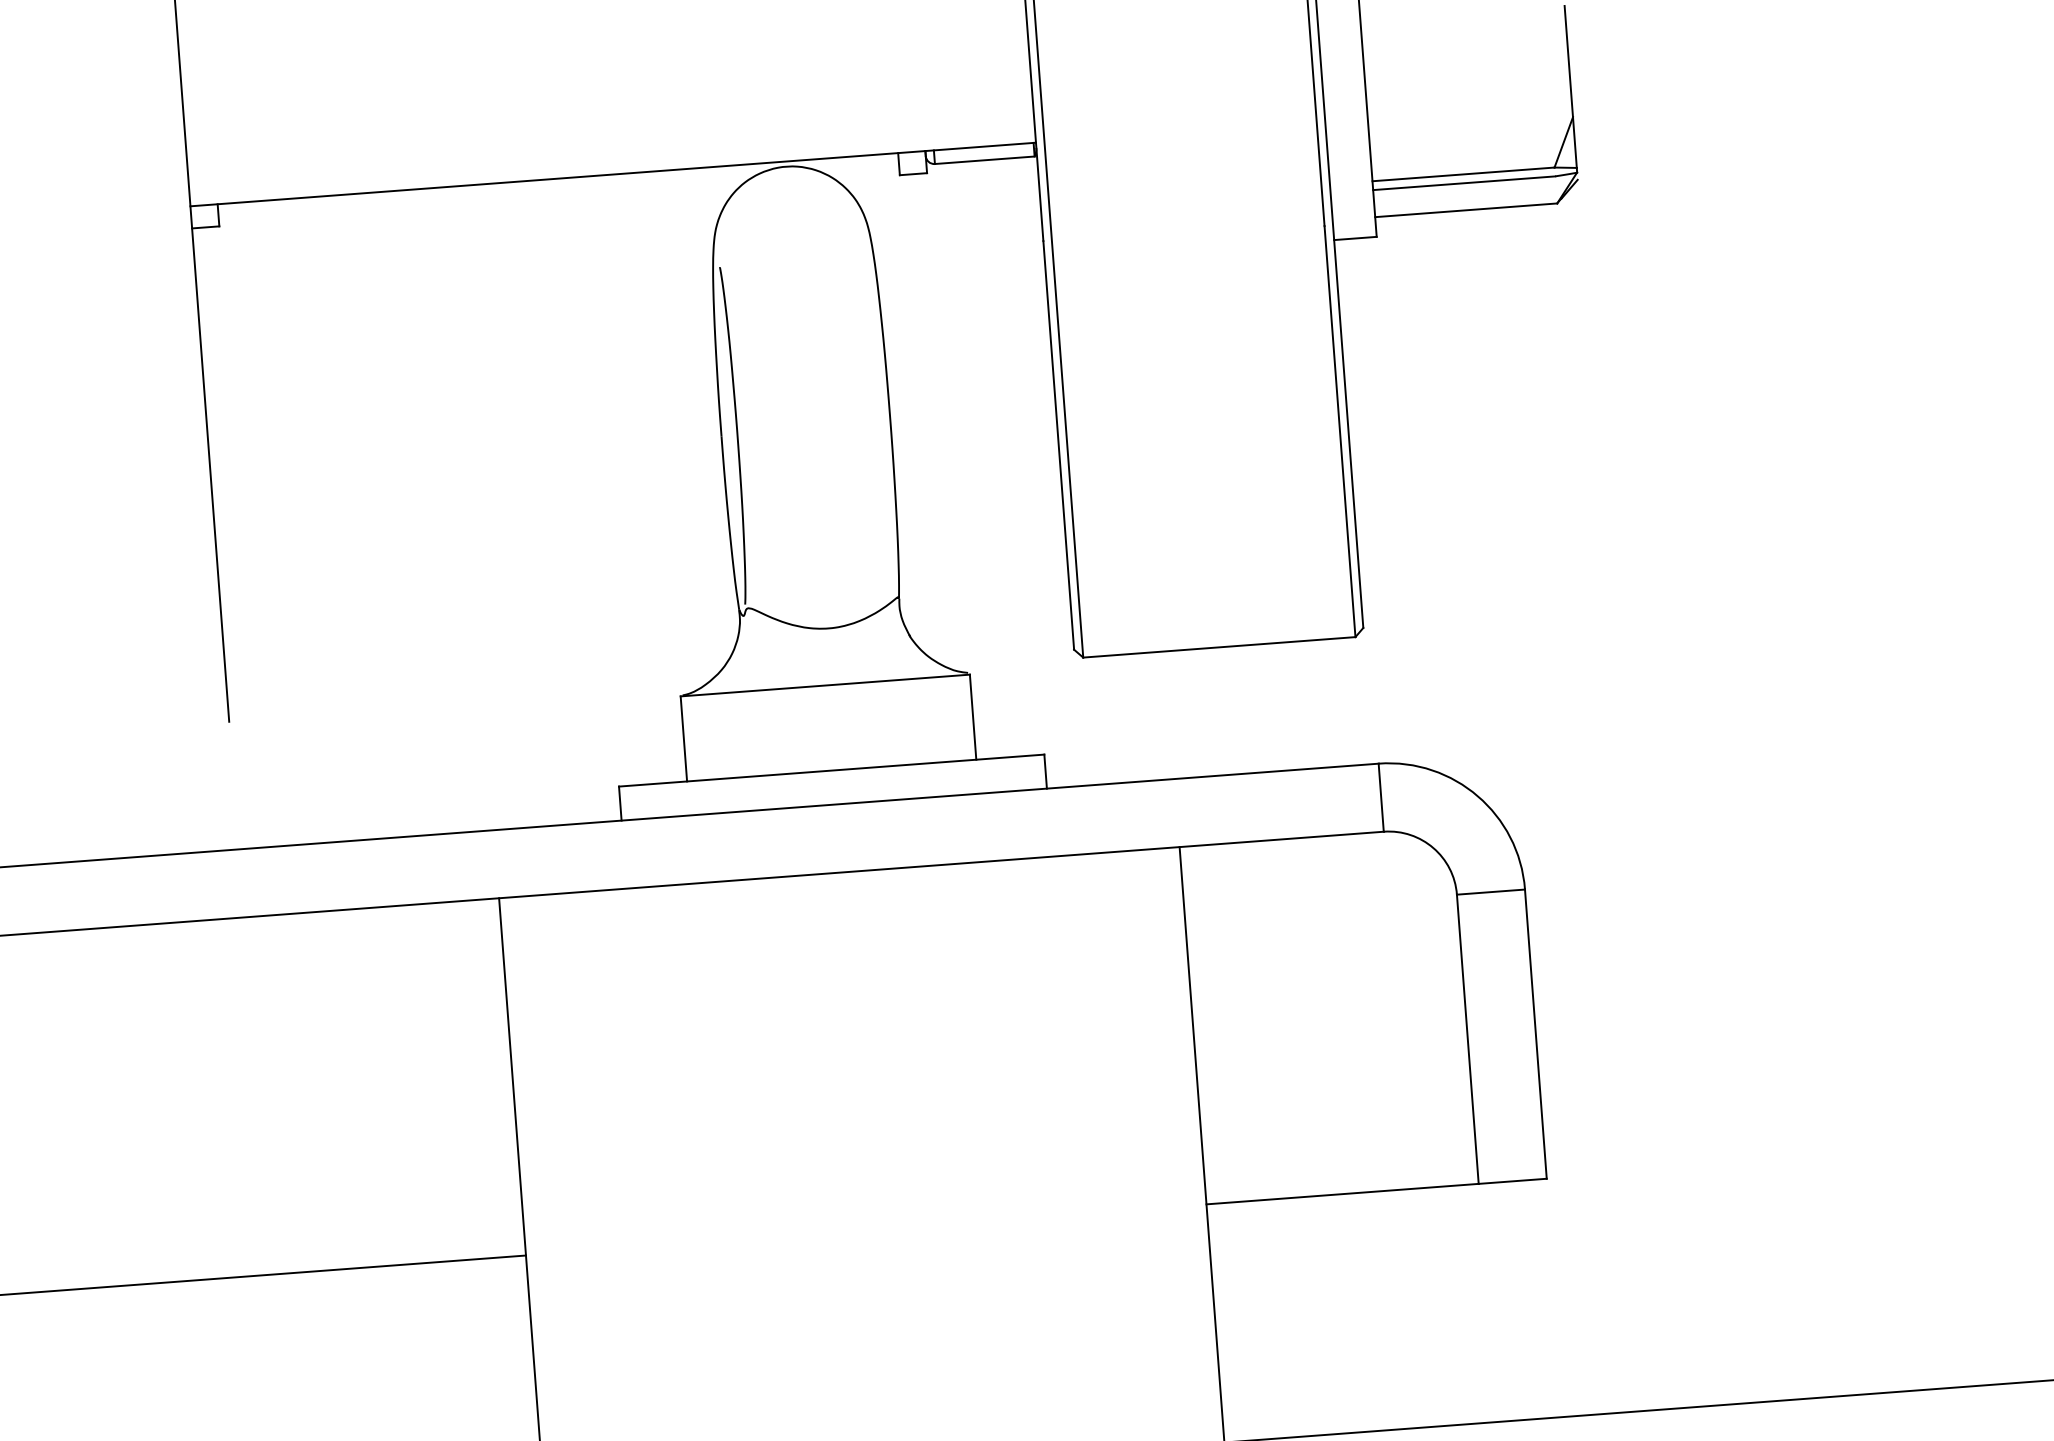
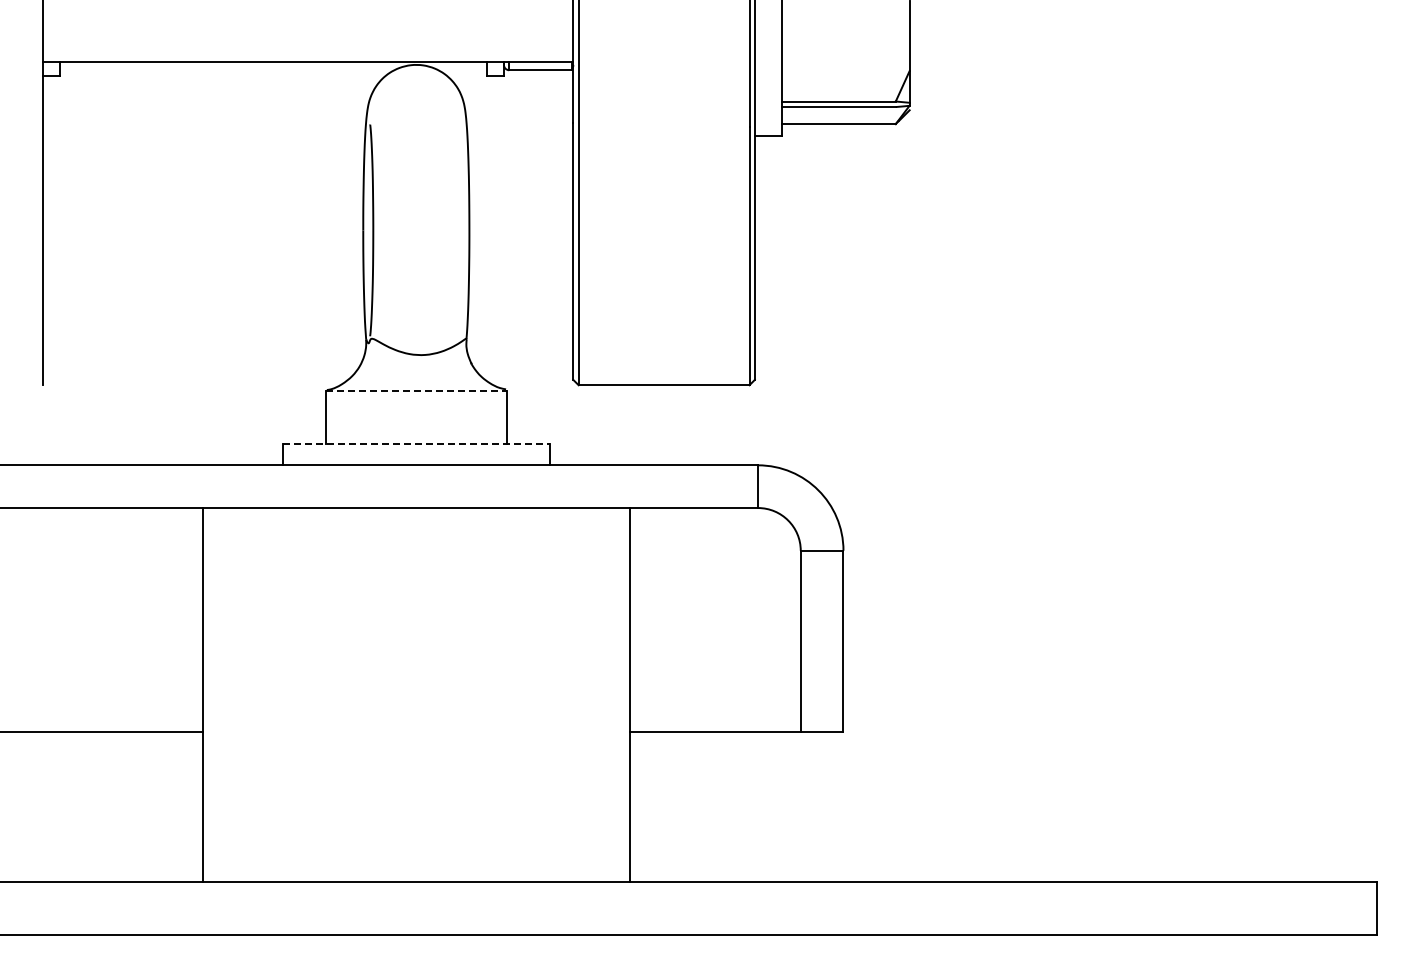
line: (825, 685) -> (416, 390), solid -> dashed
line: (831, 769) -> (416, 443), solid -> dashed

